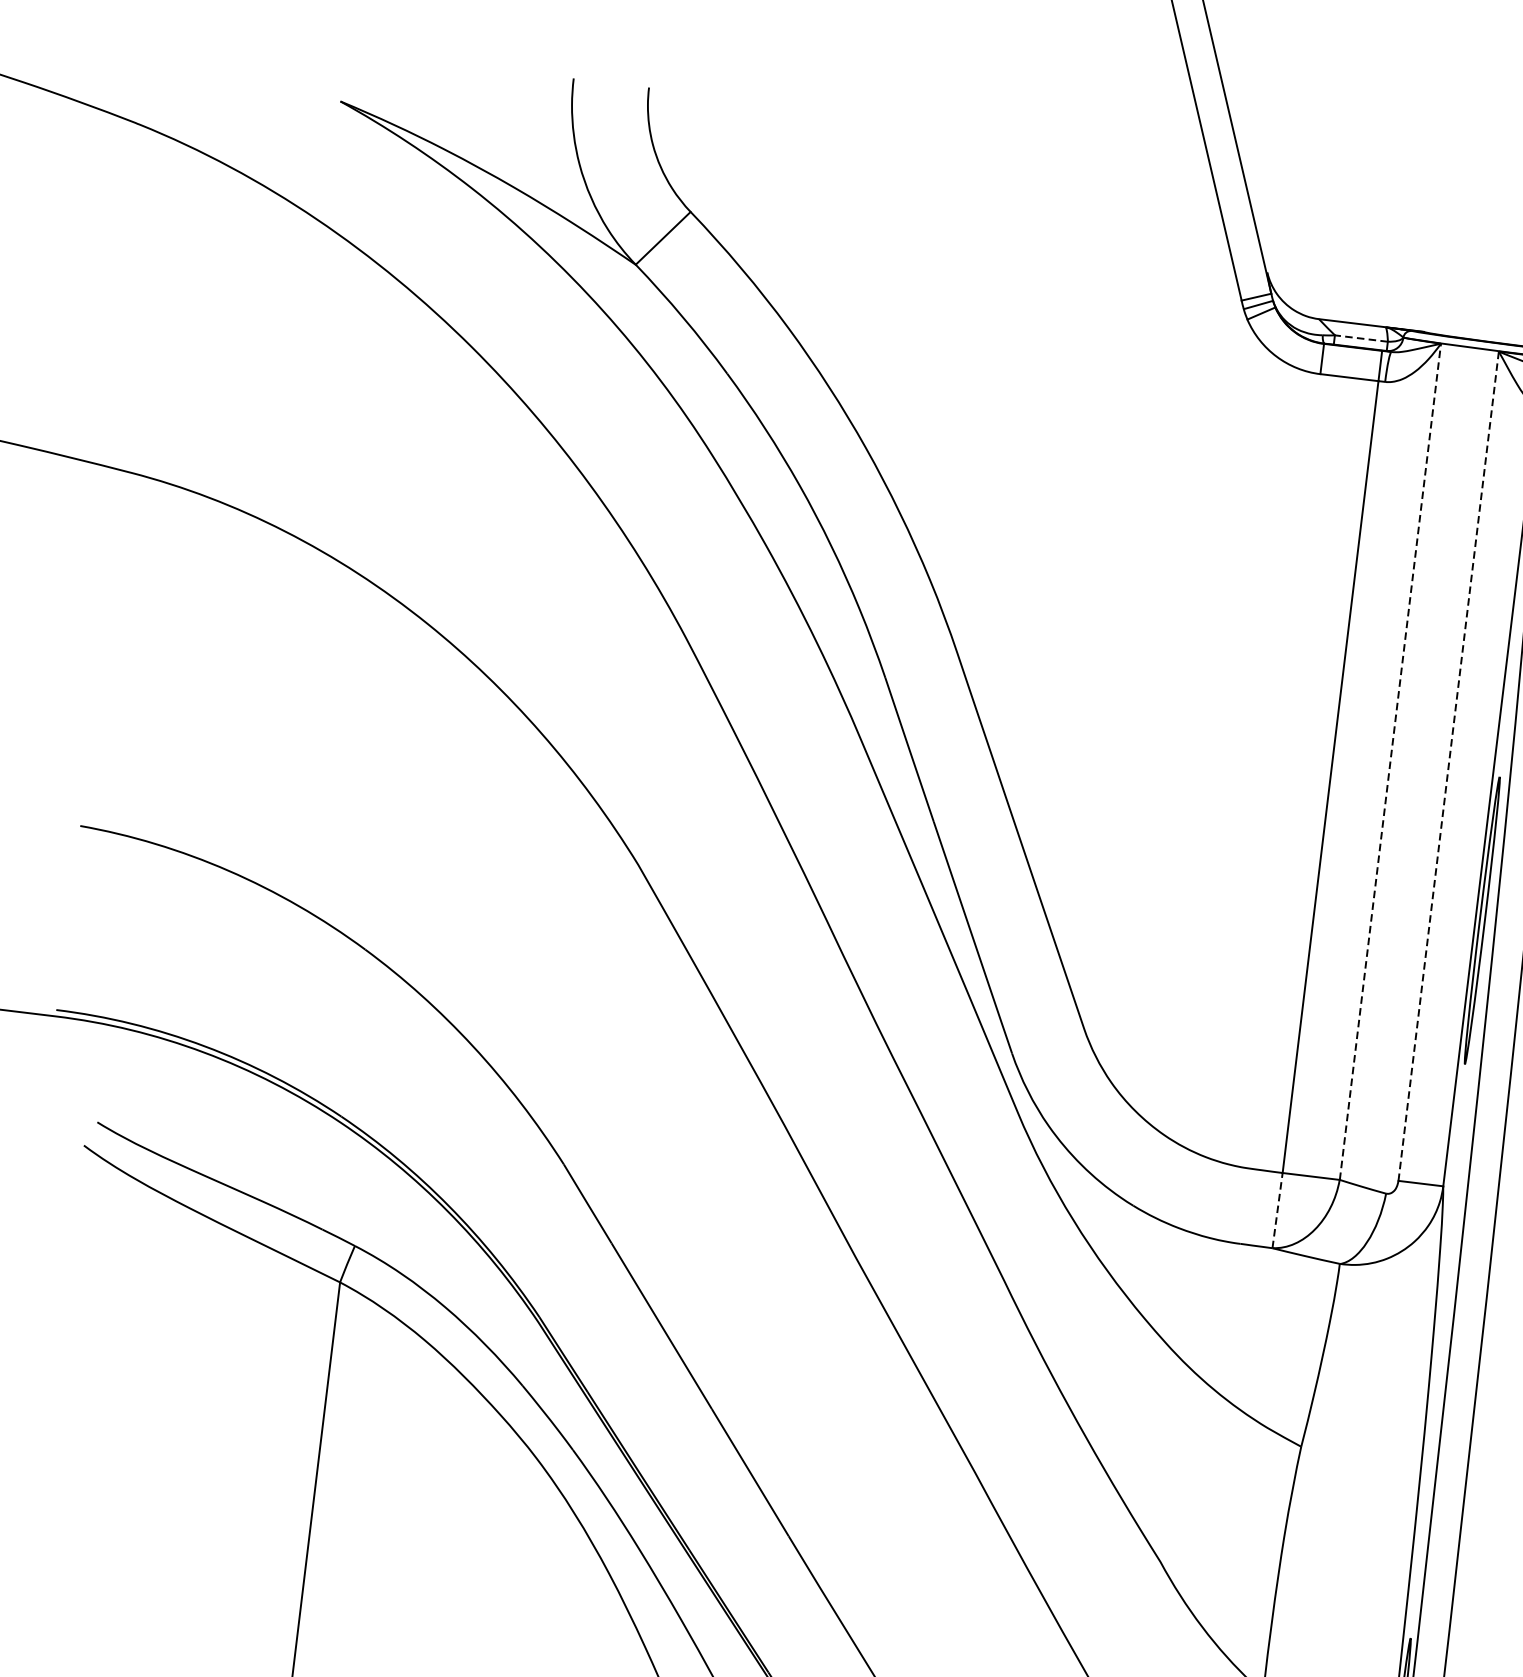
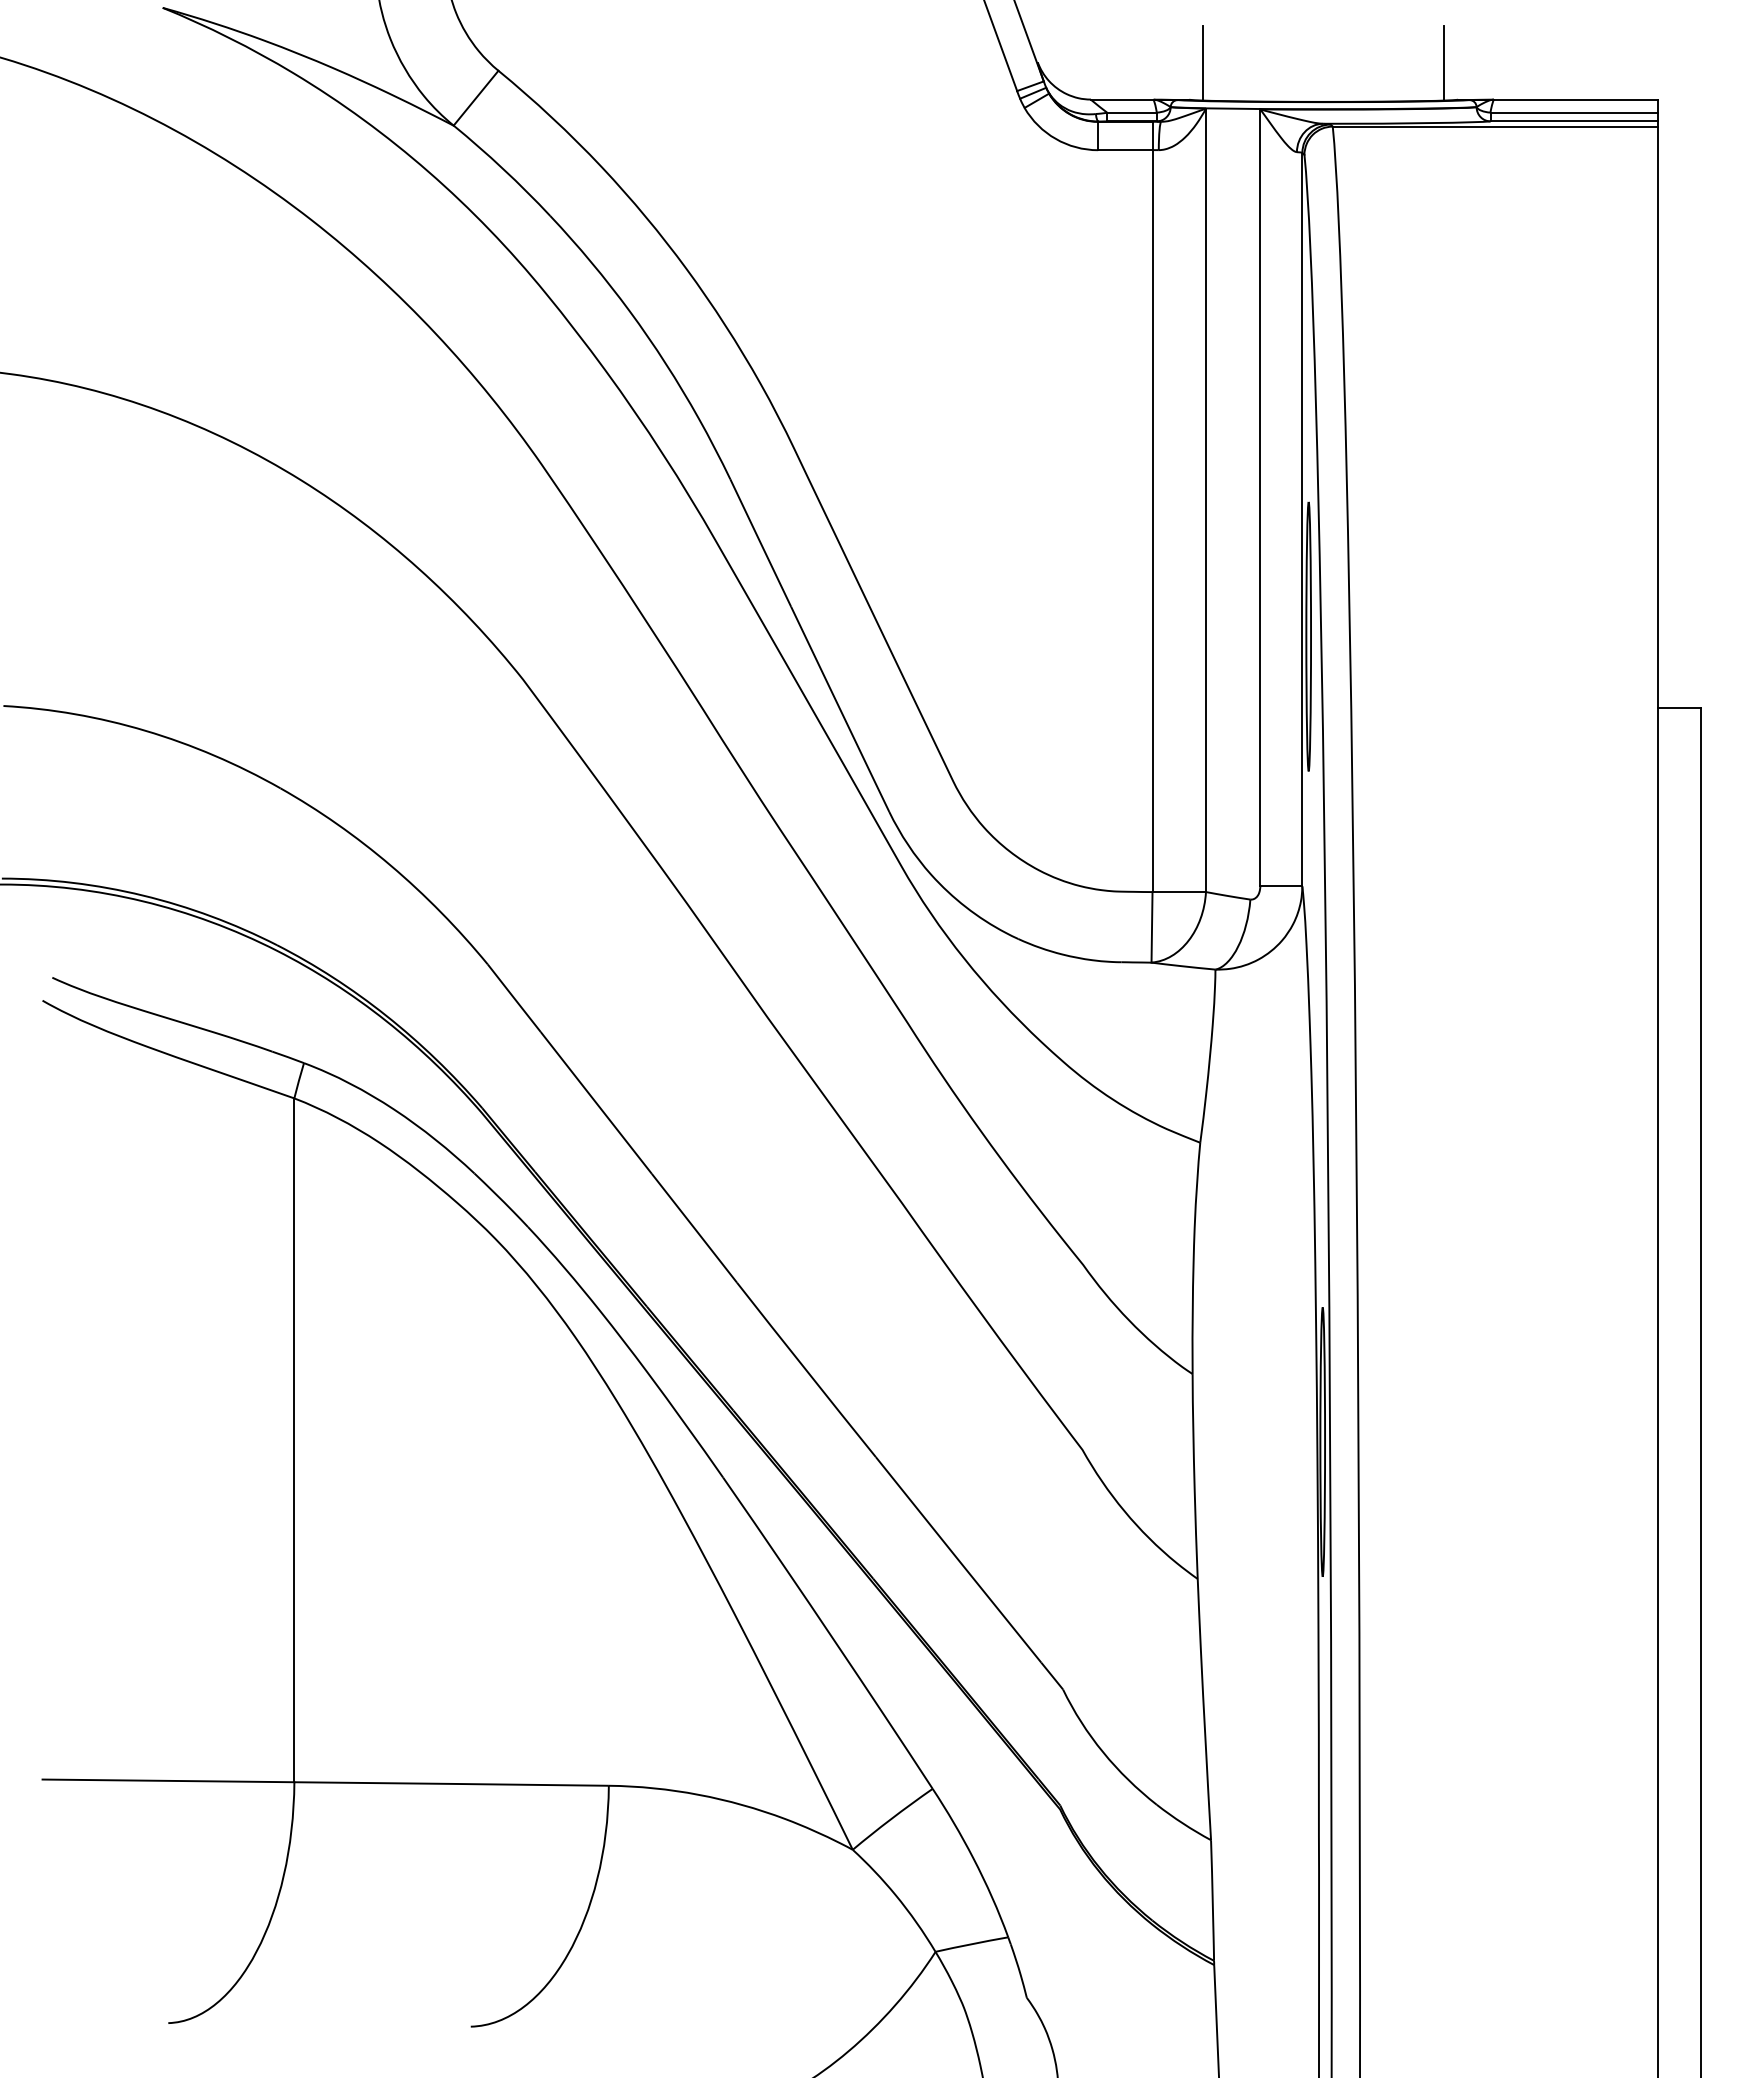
line: (1444, 295) -> (1203, 63), added
line: (1360, 338) -> (1131, 112), dashed -> solid
line: (1390, 762) -> (1206, 500), dashed -> solid
line: (1448, 766) -> (1260, 498), dashed -> solid
line: (1278, 1209) -> (1152, 926), dashed -> solid

